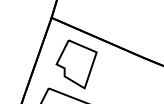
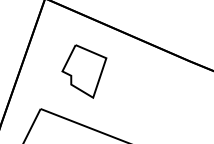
part: (76, 64) -> (84, 71), size x0.7

